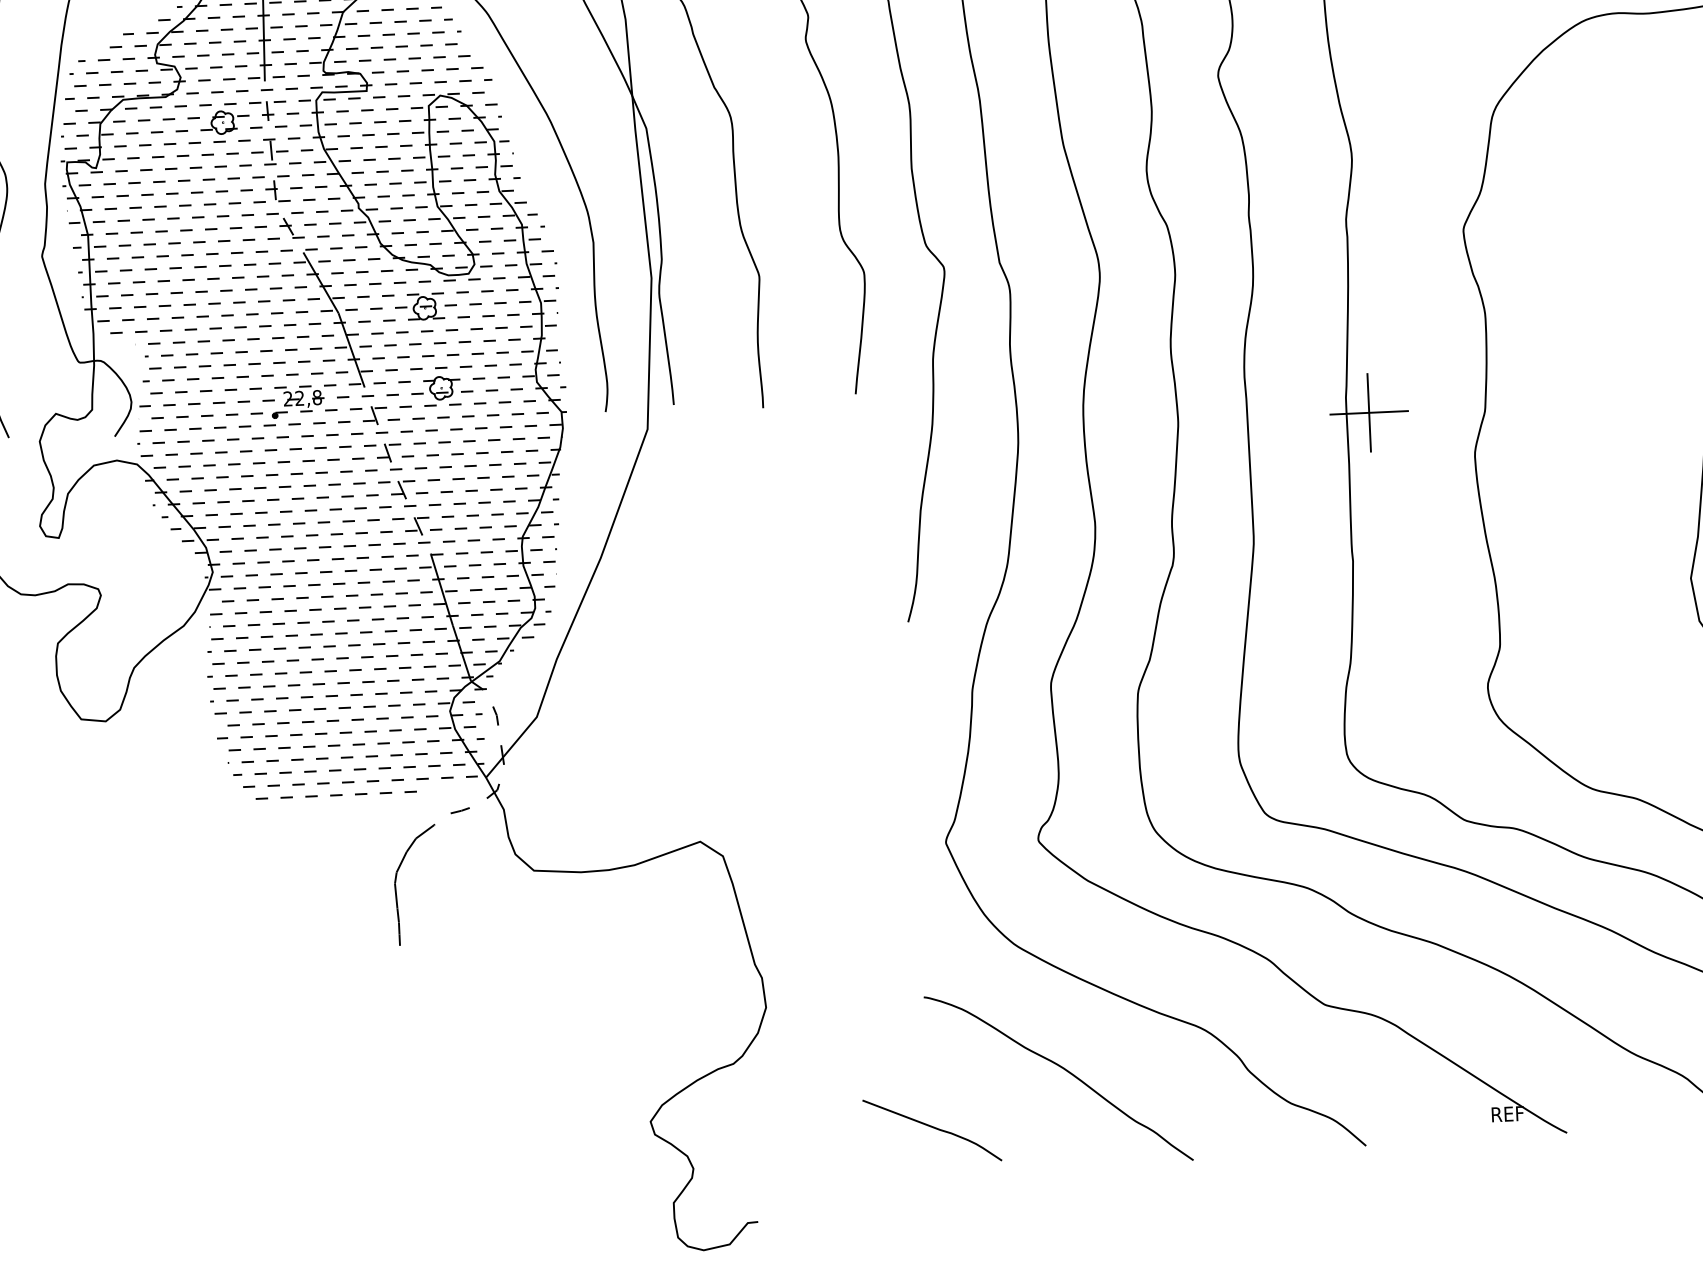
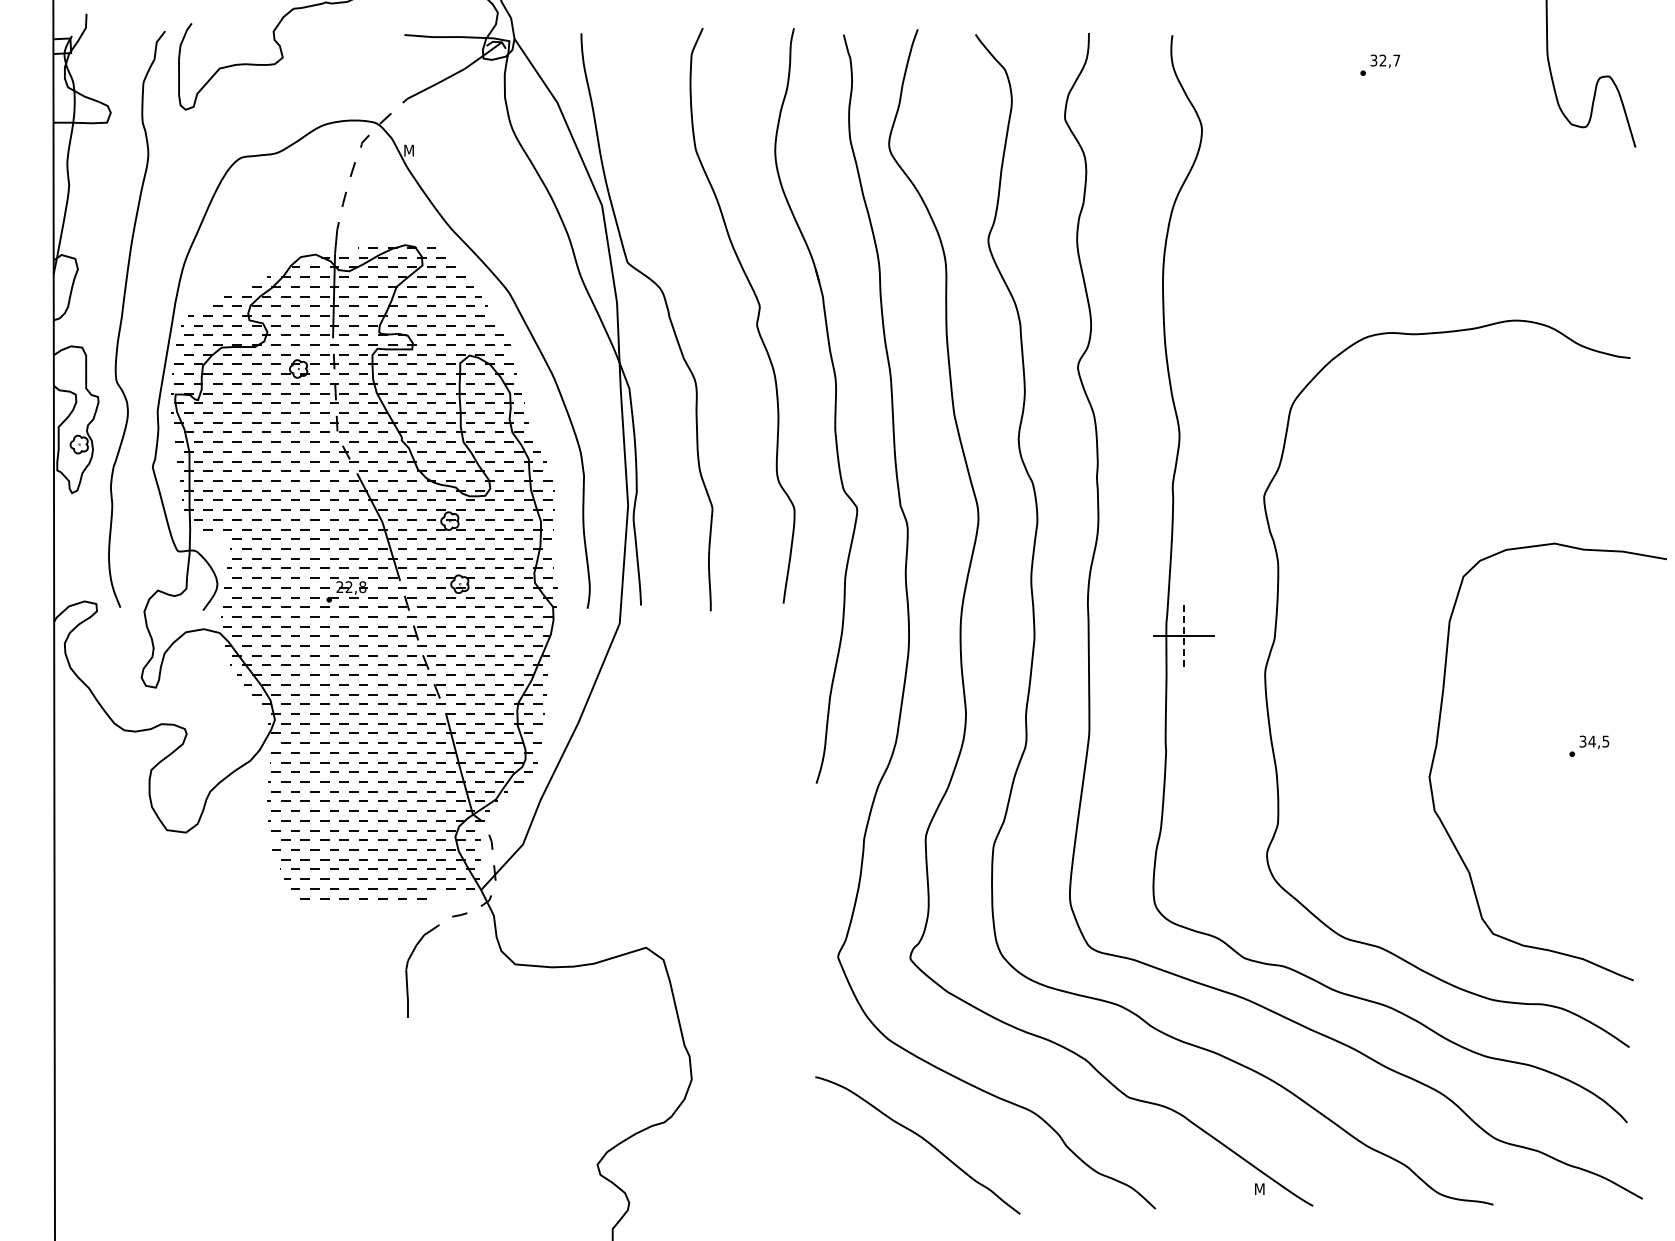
line: (1369, 412) -> (1184, 636), solid -> dashed
text: (1507, 1113) -> (1267, 1188), REF -> M
curve: (931, 1127) -> (816, 1179), removed

